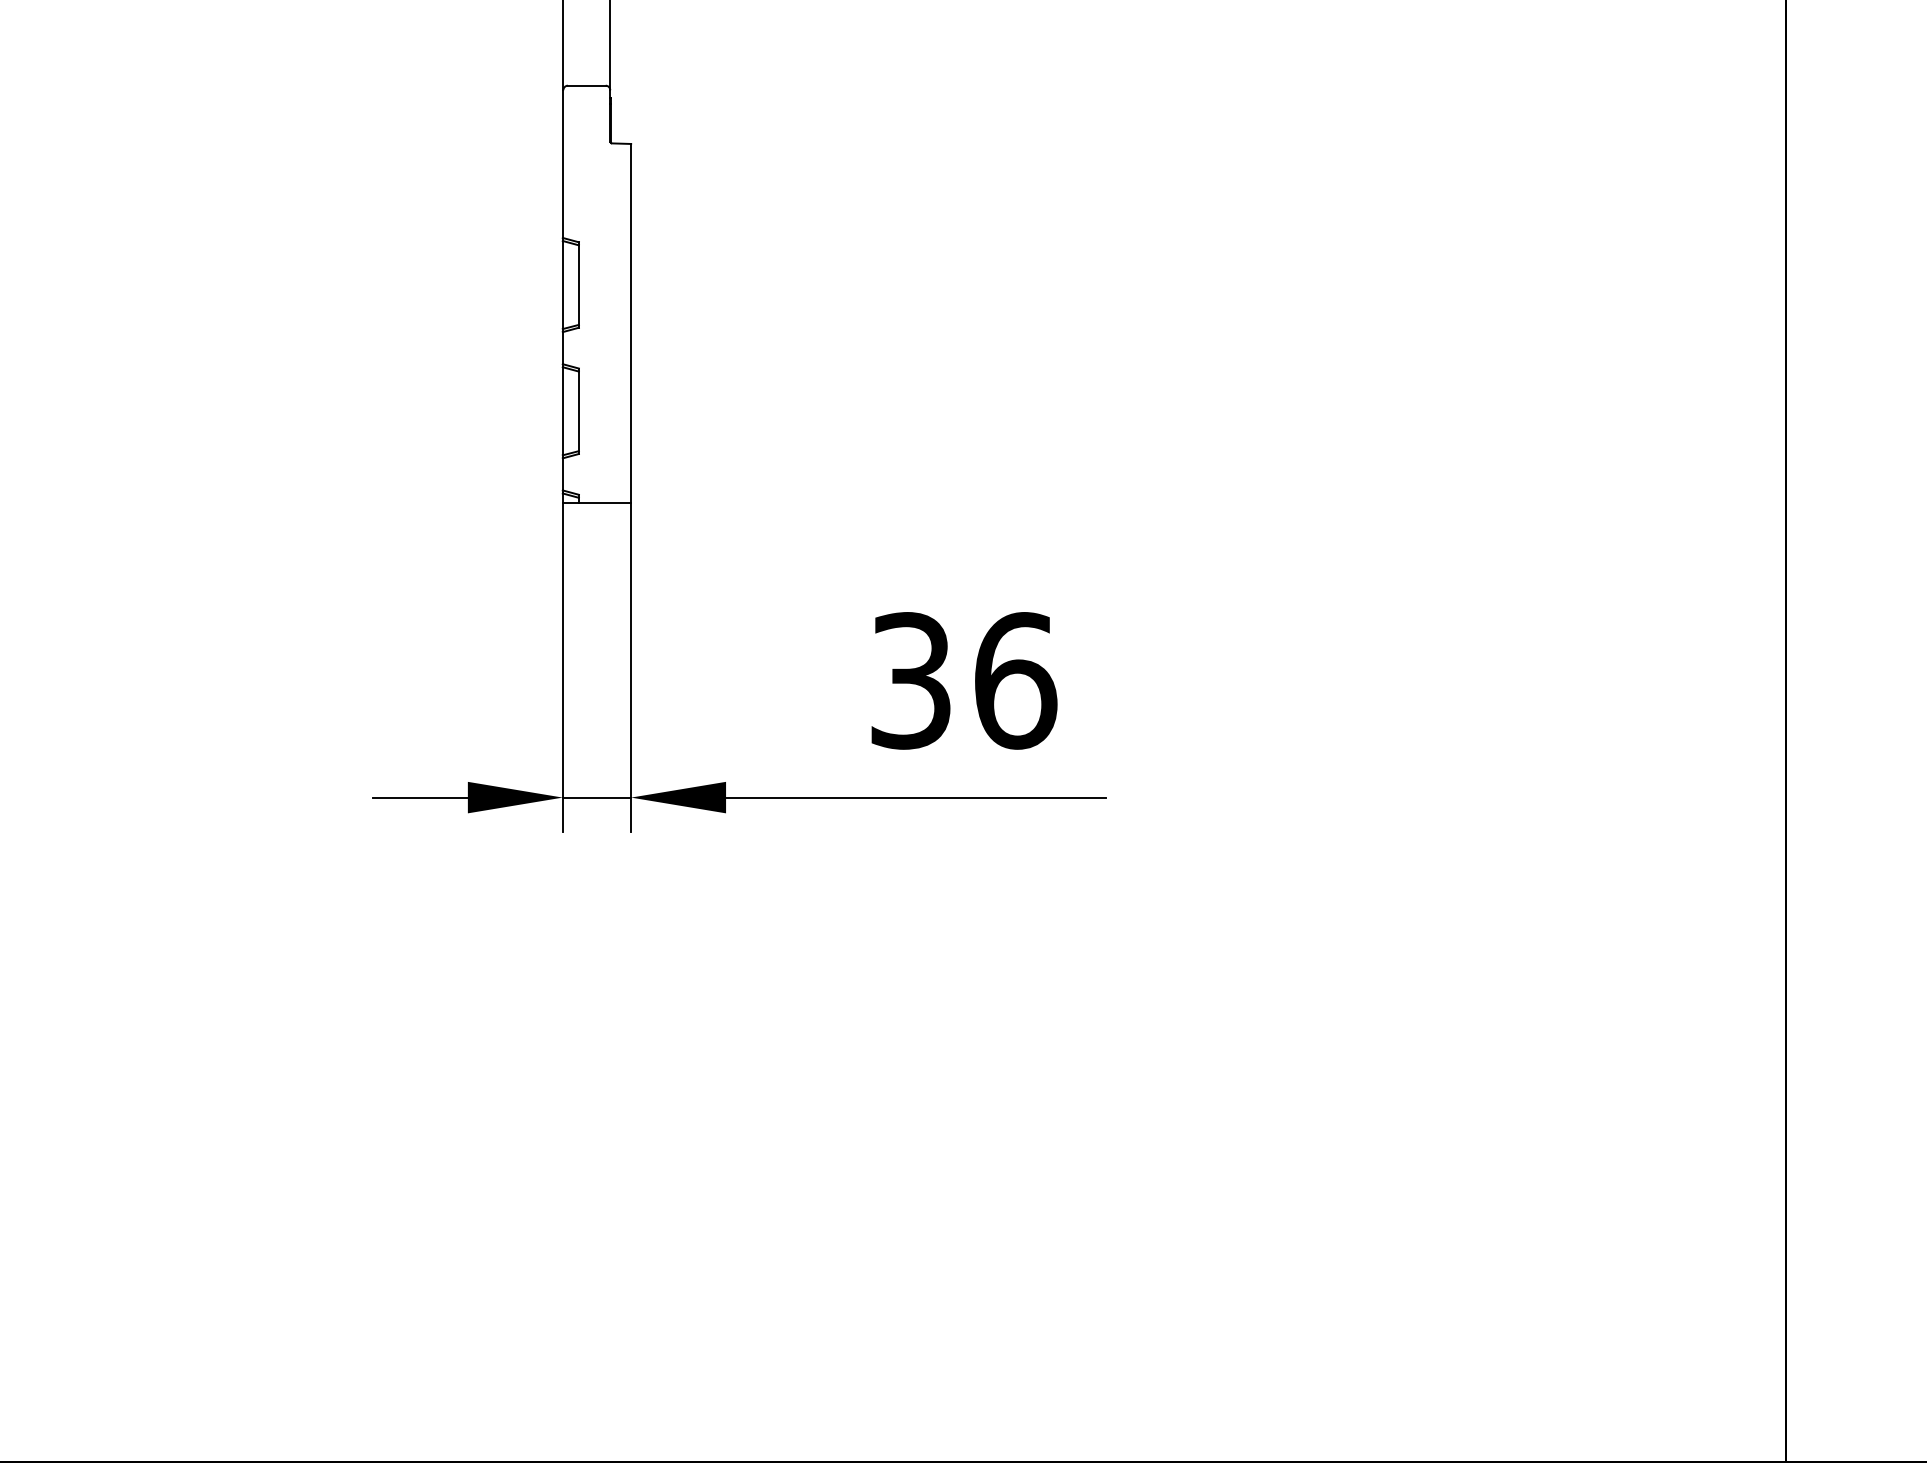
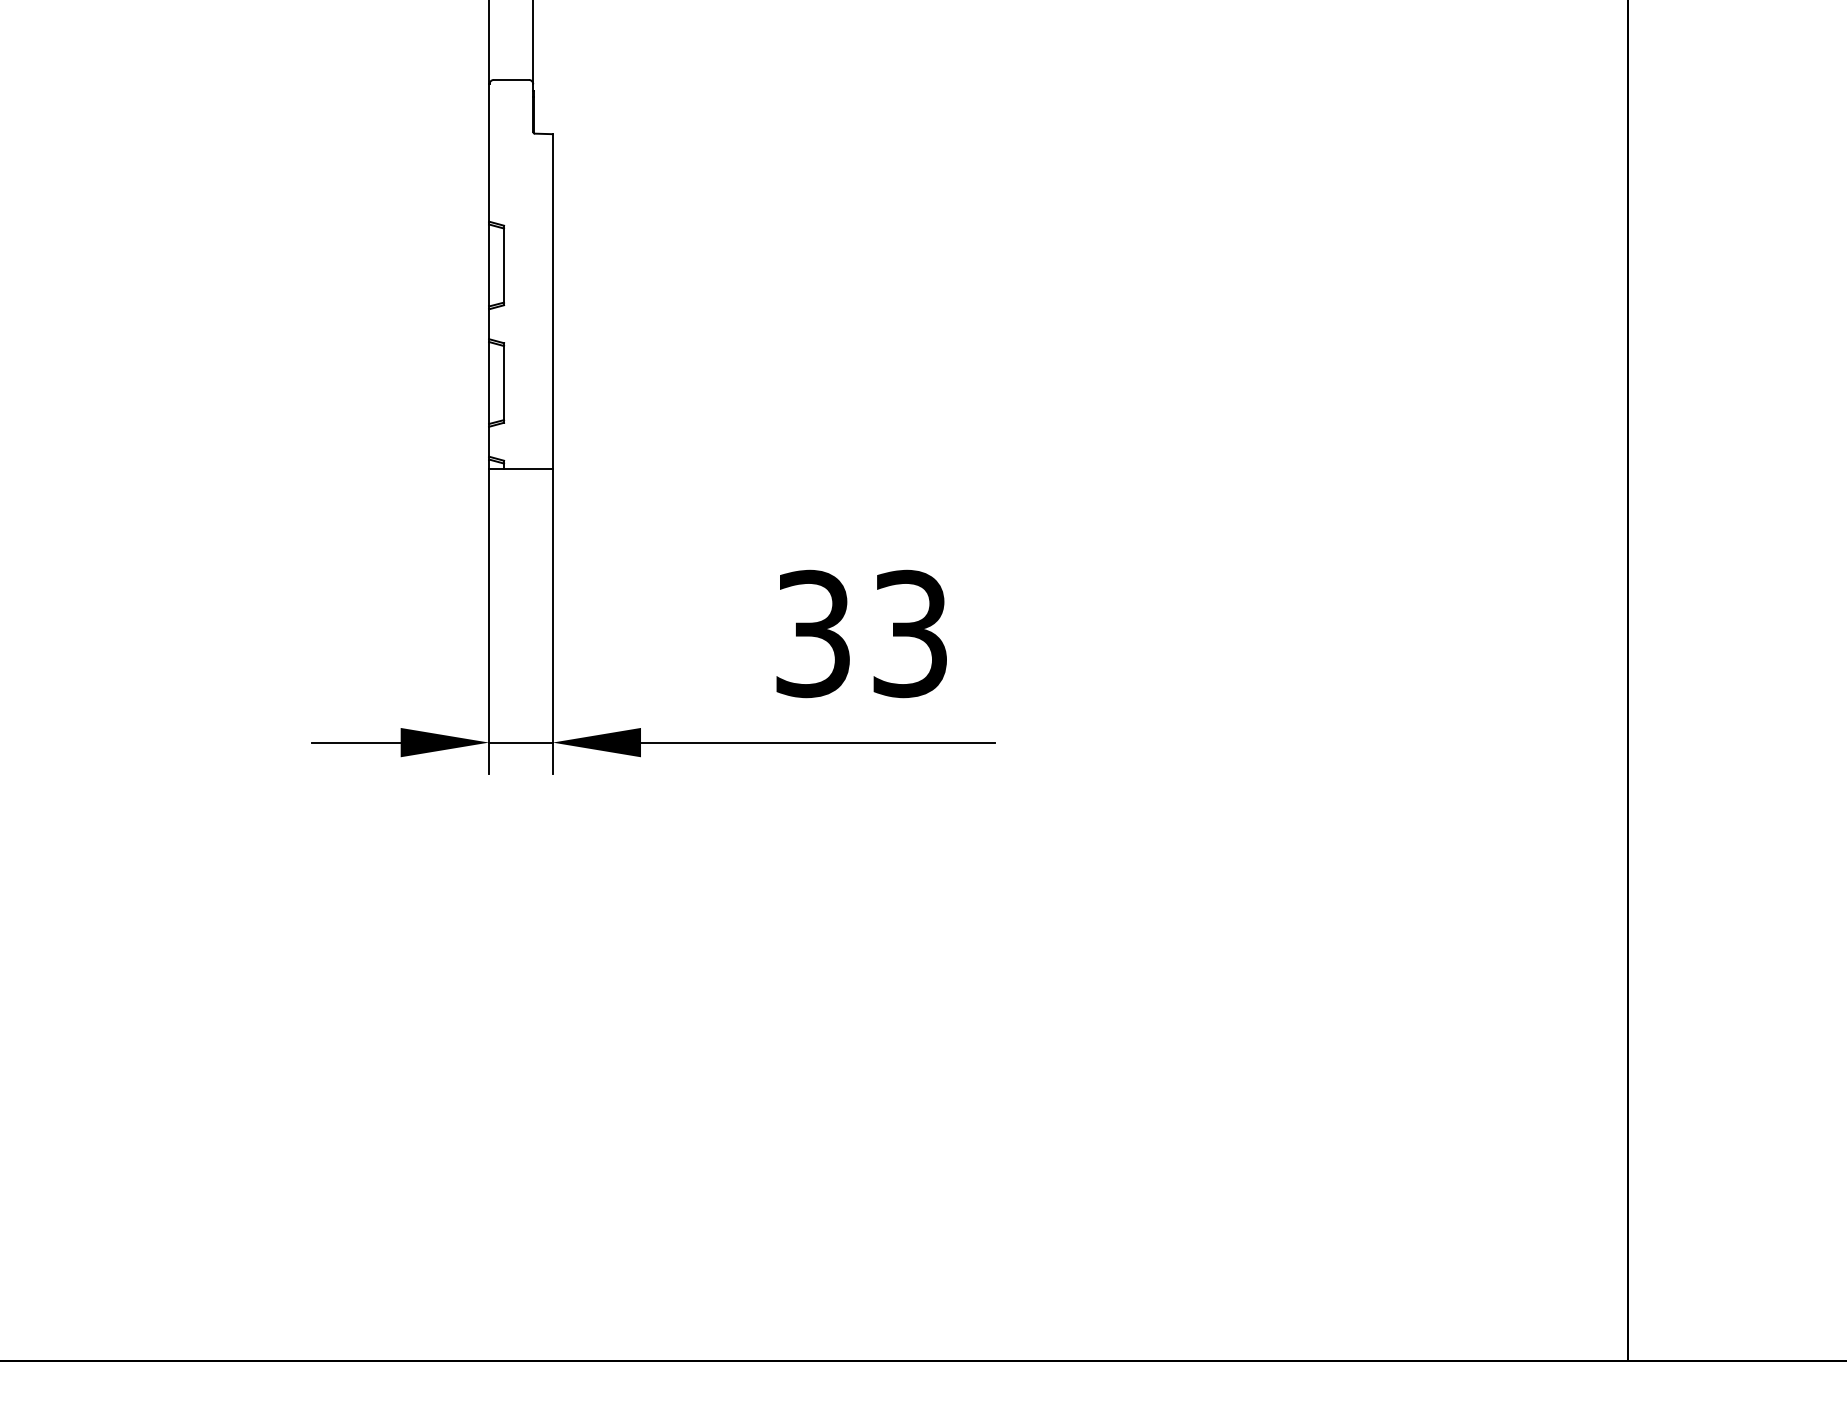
text: (1015, 680) -> (910, 633), 36 -> 33

